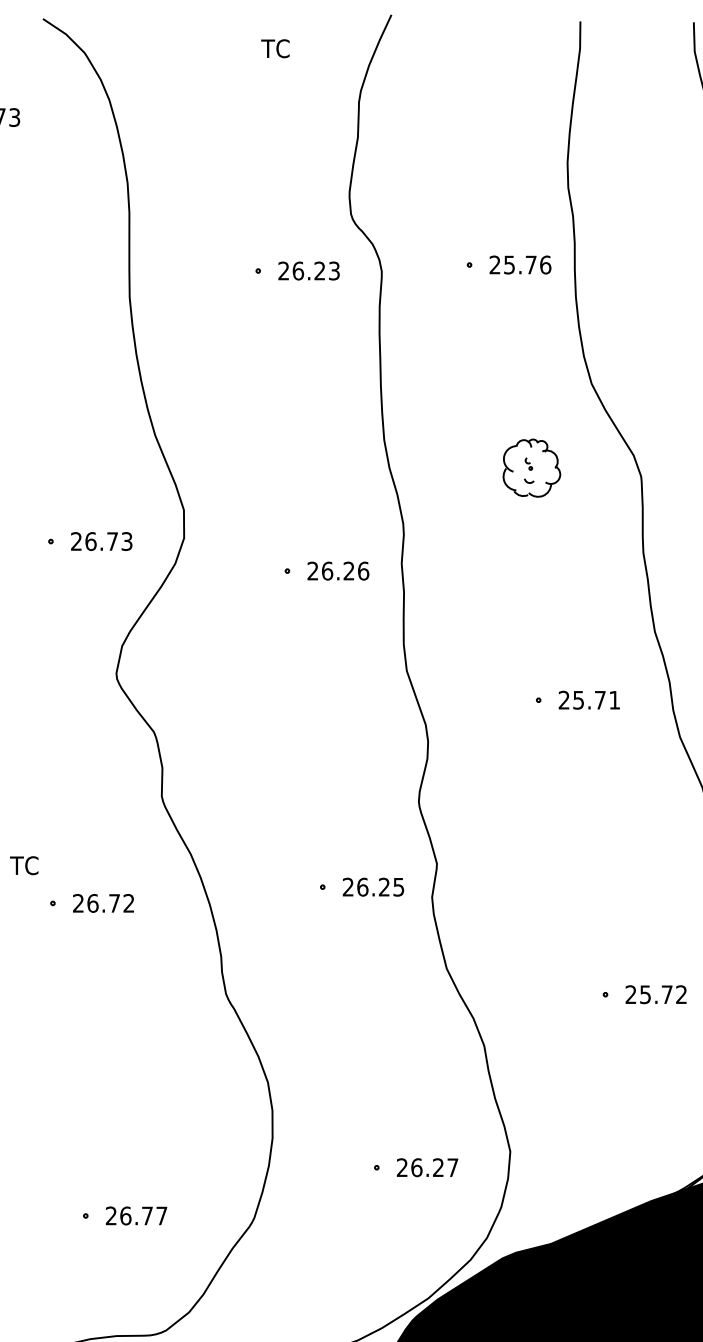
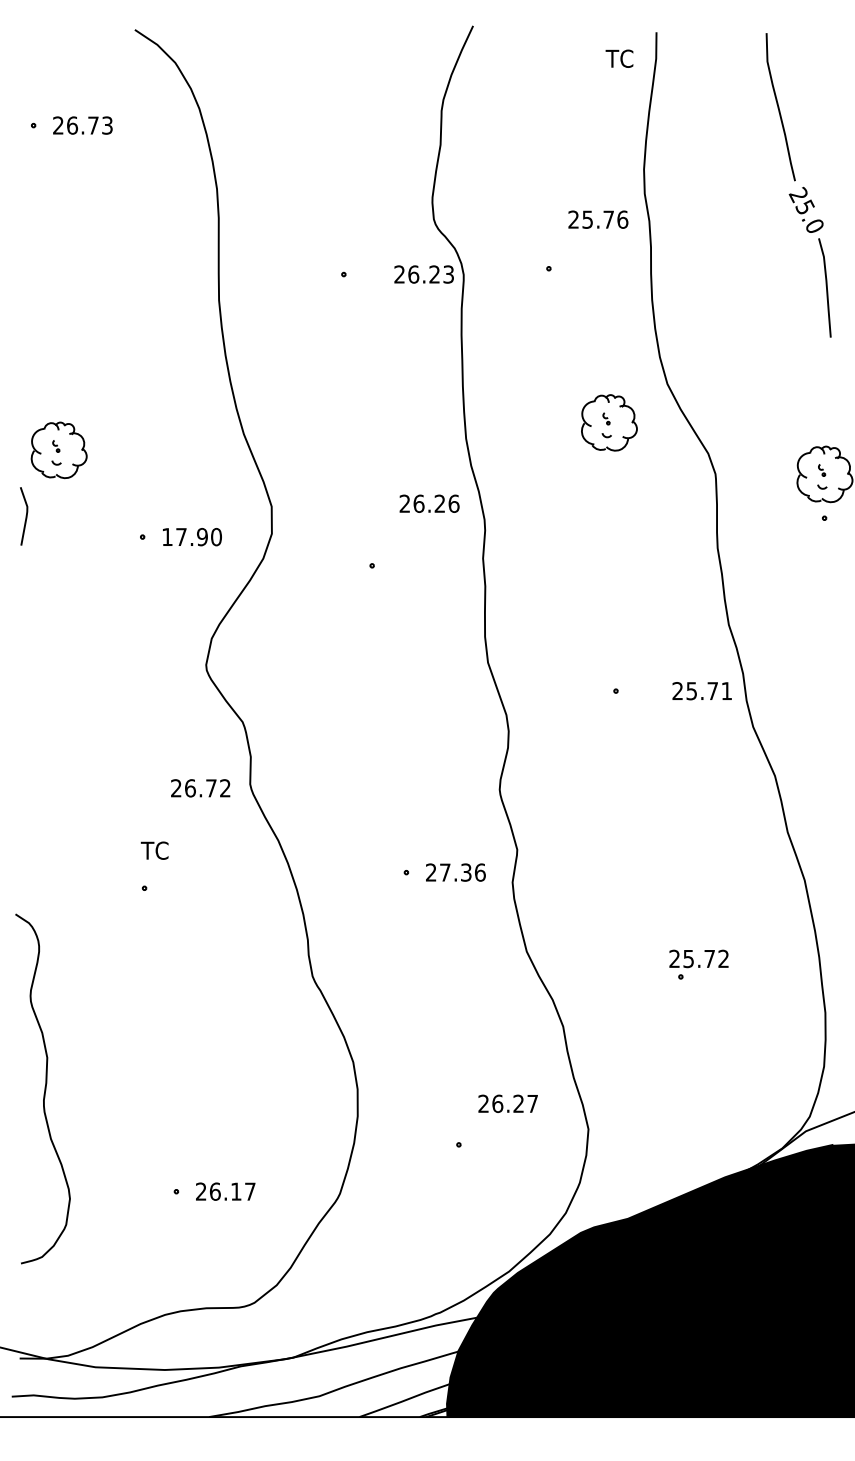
text: (275, 48) -> (619, 58), moved
text: (520, 264) -> (598, 219), moved
text: (308, 270) -> (423, 274), moved
part: (531, 467) -> (609, 422), moved
text: (101, 540) -> (191, 536), 26.73 -> 17.90
text: (338, 570) -> (429, 503), moved
text: (588, 700) -> (701, 691), moved
text: (24, 865) -> (154, 850), moved
text: (380, 887) -> (462, 872), 26.25 -> 27.36
text: (103, 903) -> (200, 788), moved
text: (655, 994) -> (698, 958), moved
text: (426, 1167) -> (507, 1103), moved
text: (147, 1215) -> (236, 1191), 26.77 -> 26.17

